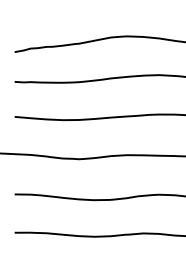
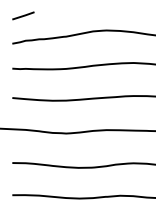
line: (28, 18) -> (23, 15), added

